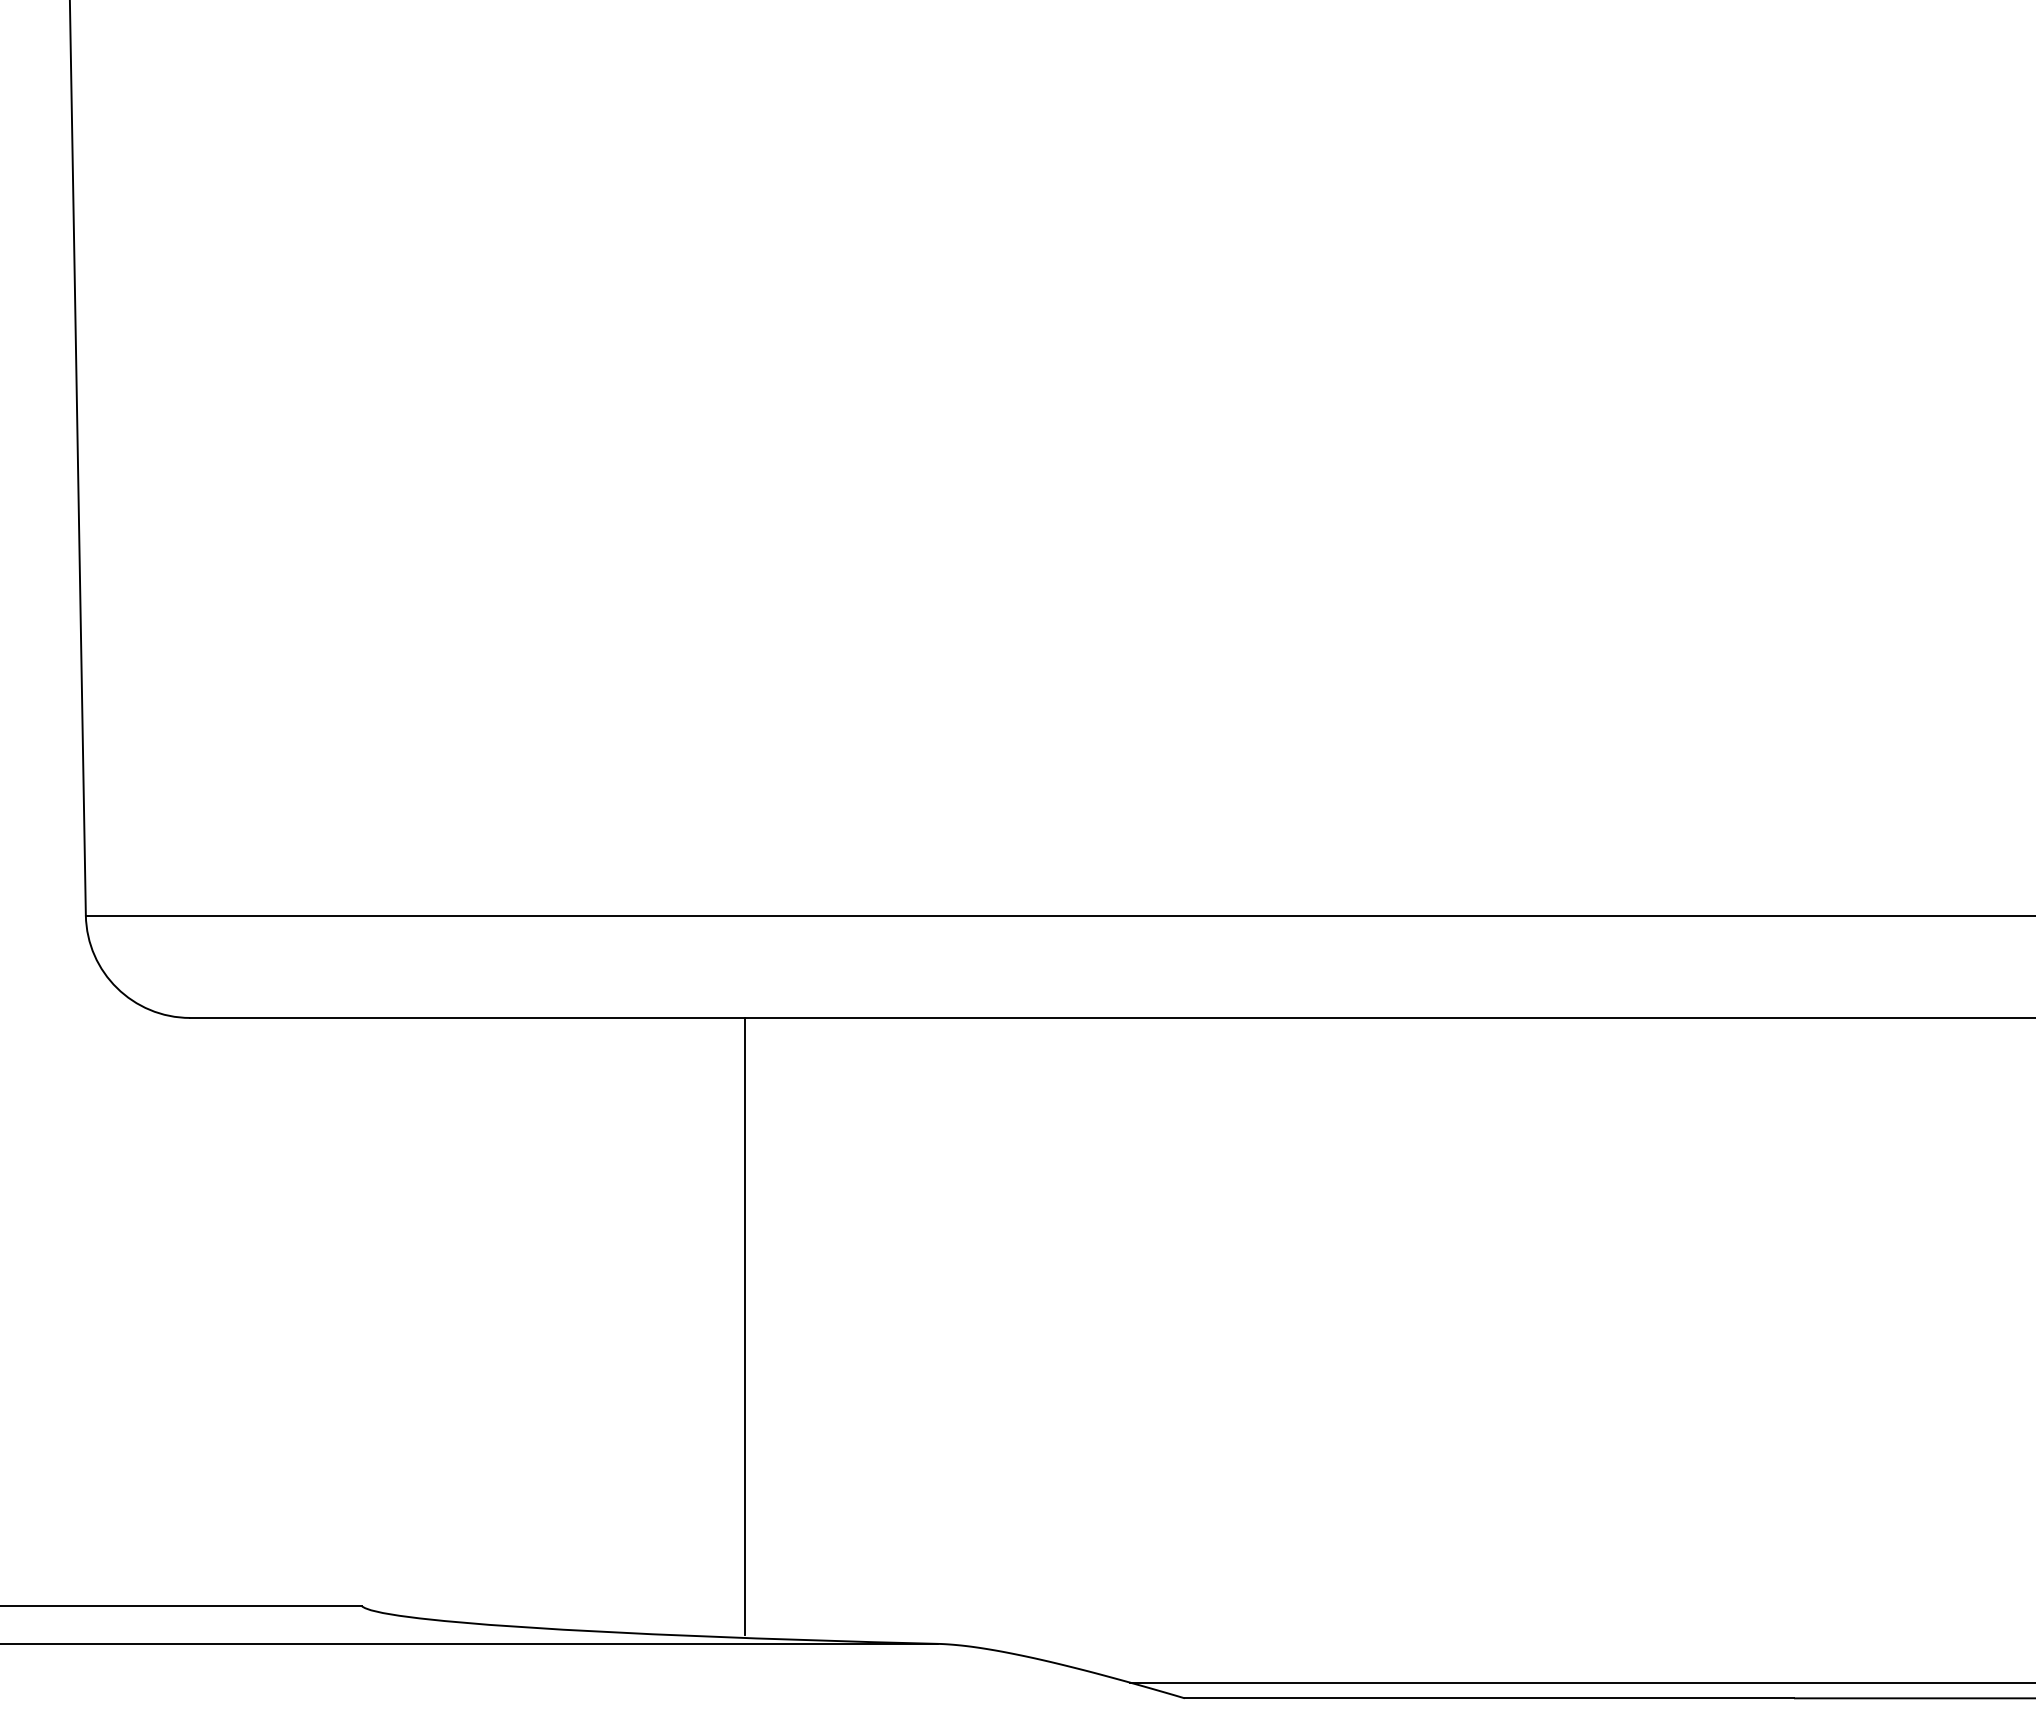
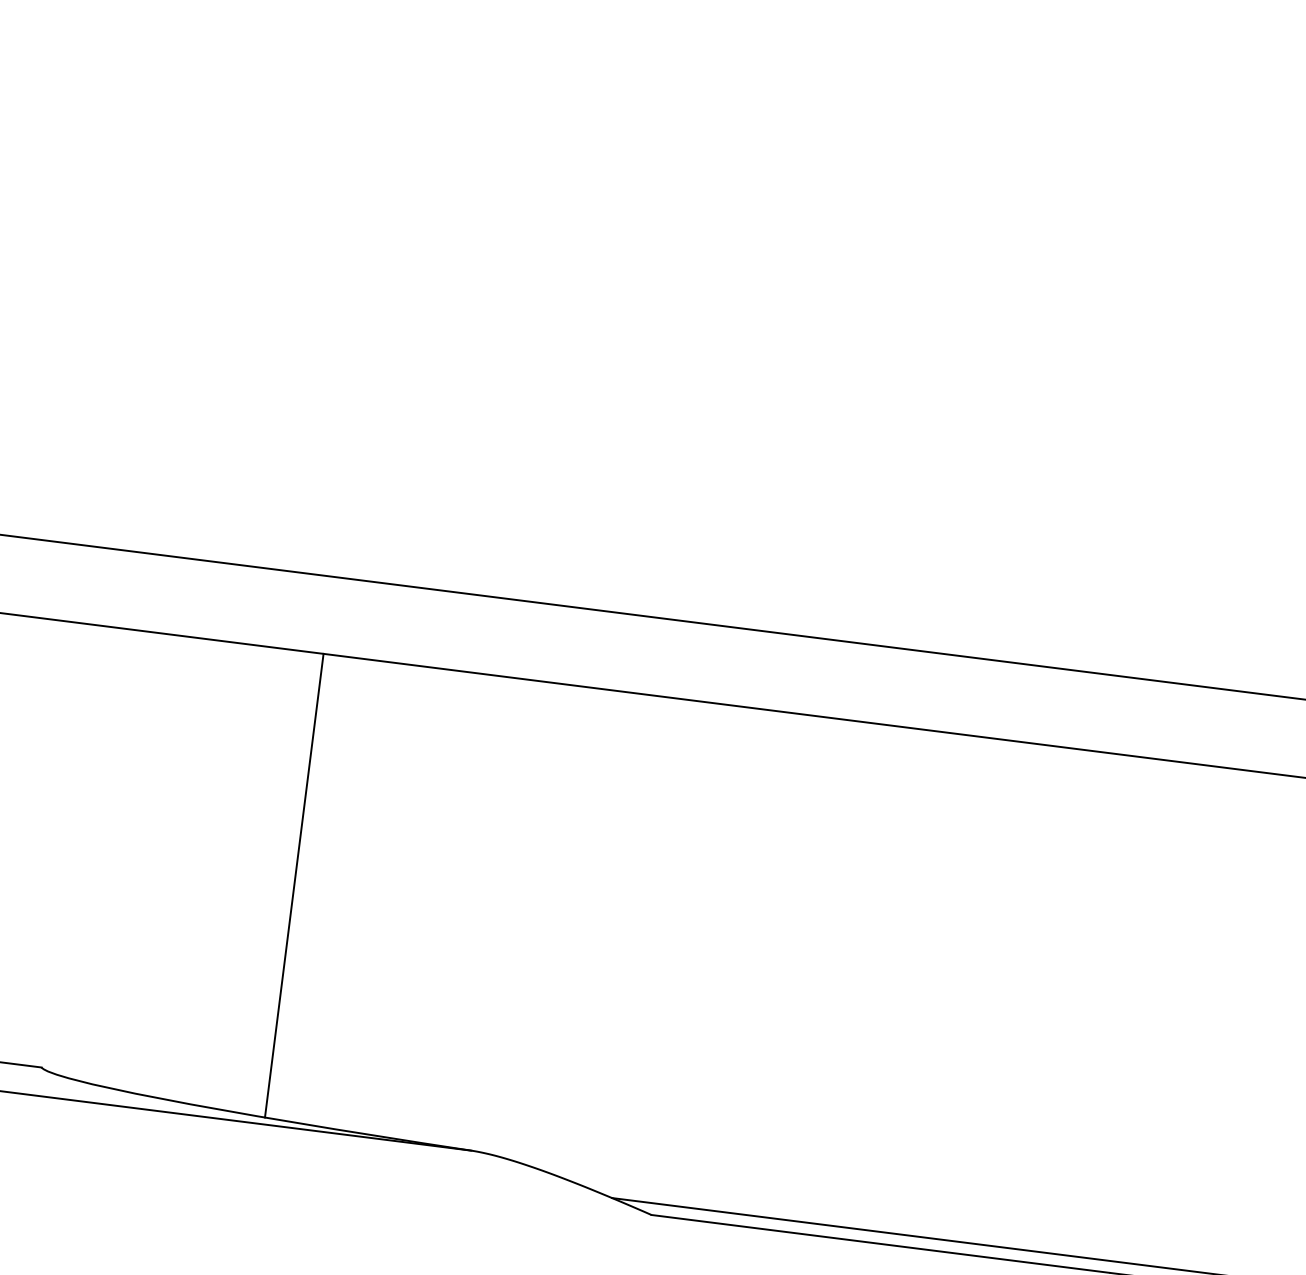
line: (744, 1325) -> (294, 885), moved

